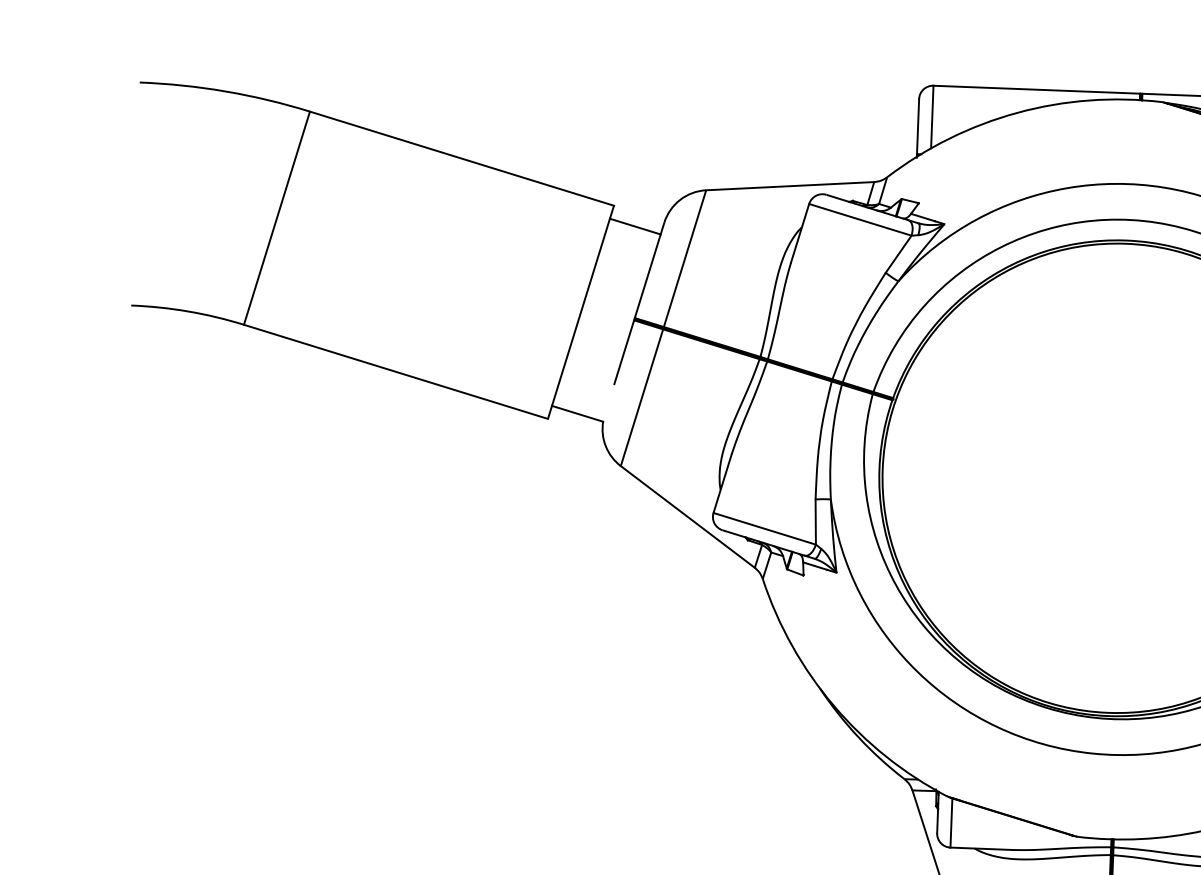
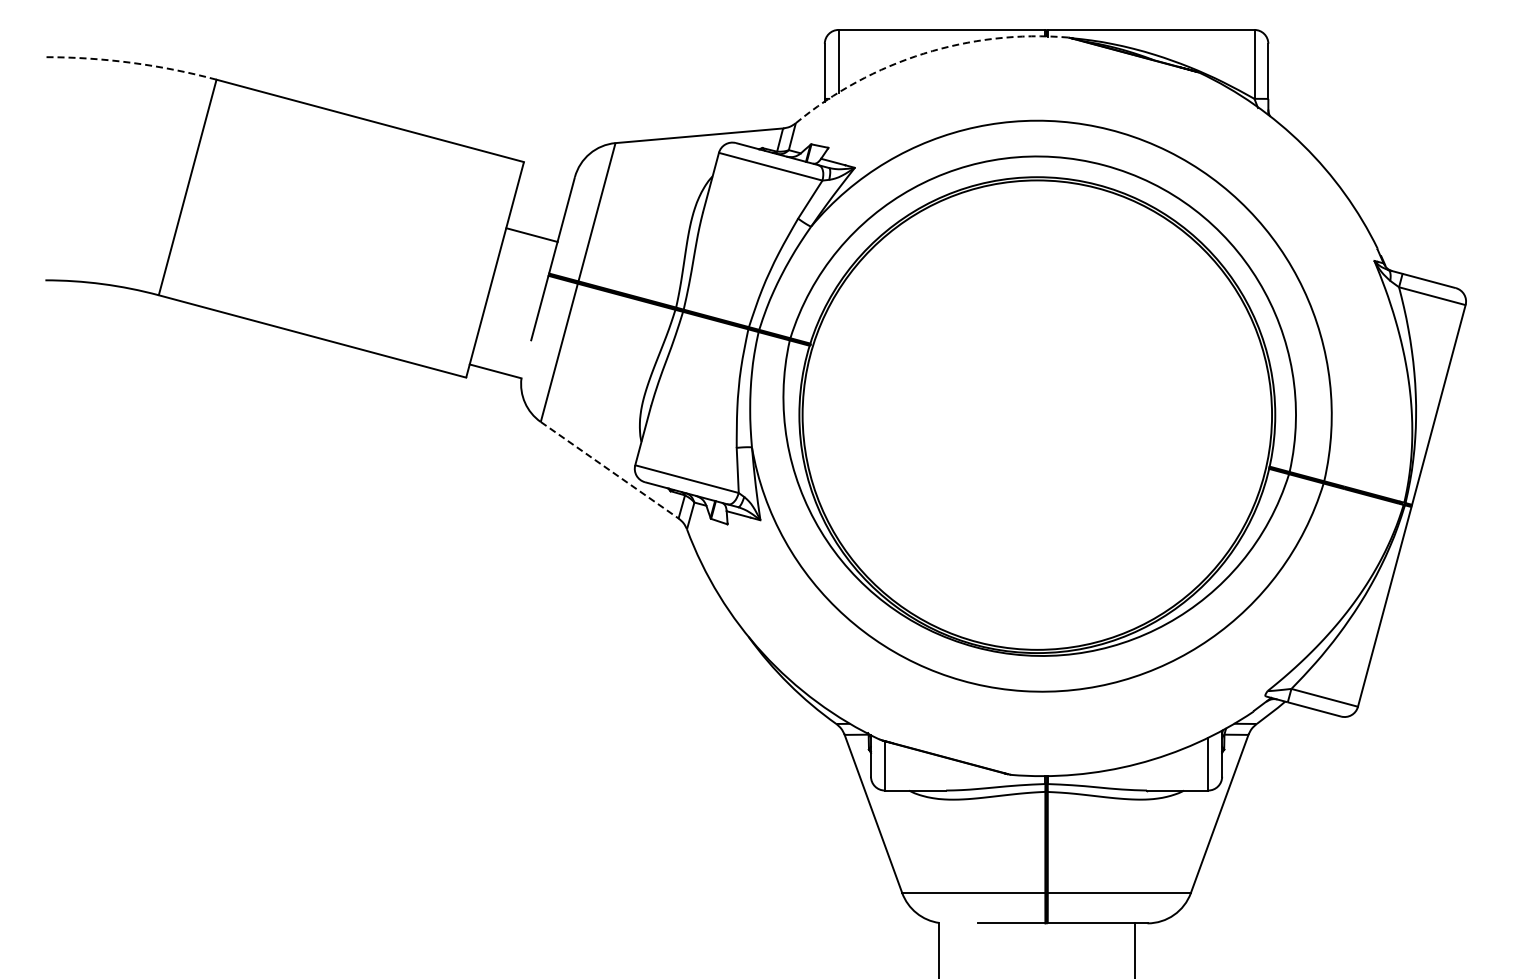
arc: (225, 91) -> (131, 62), solid -> dashed
arc: (1017, 112) -> (923, 53), solid -> dashed
line: (634, 226) -> (531, 235), moved
line: (688, 517) -> (610, 470), solid -> dashed

